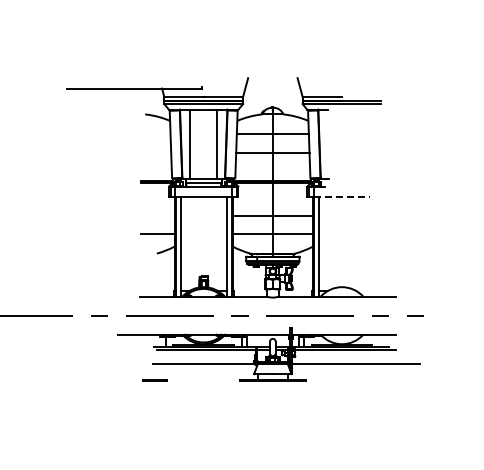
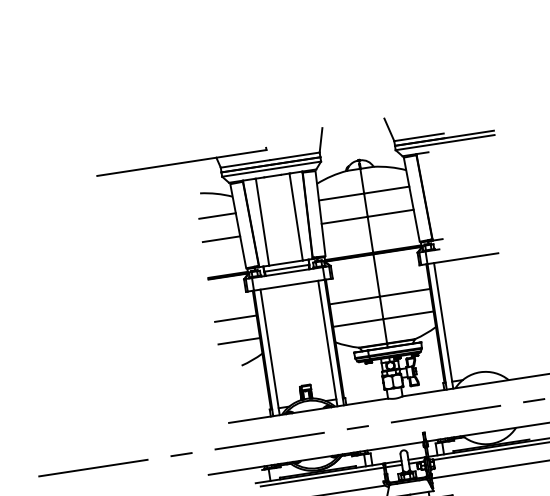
line: (155, 134) -> (216, 216), added
line: (156, 152) -> (221, 238), added
line: (342, 196) -> (463, 258), dashed -> solid
line: (157, 216) -> (235, 319), added

